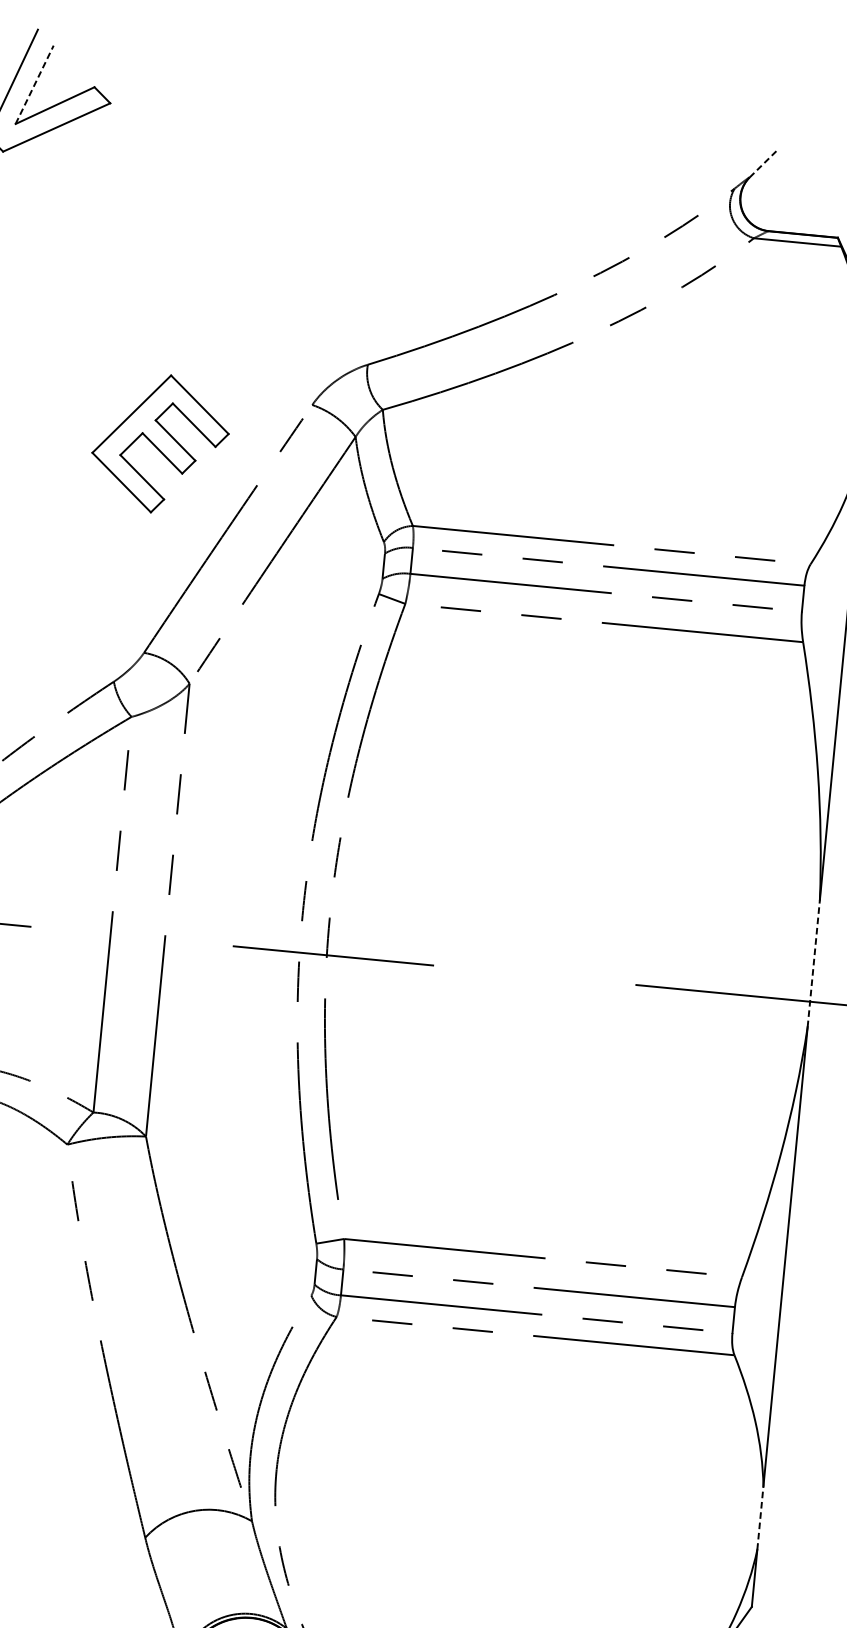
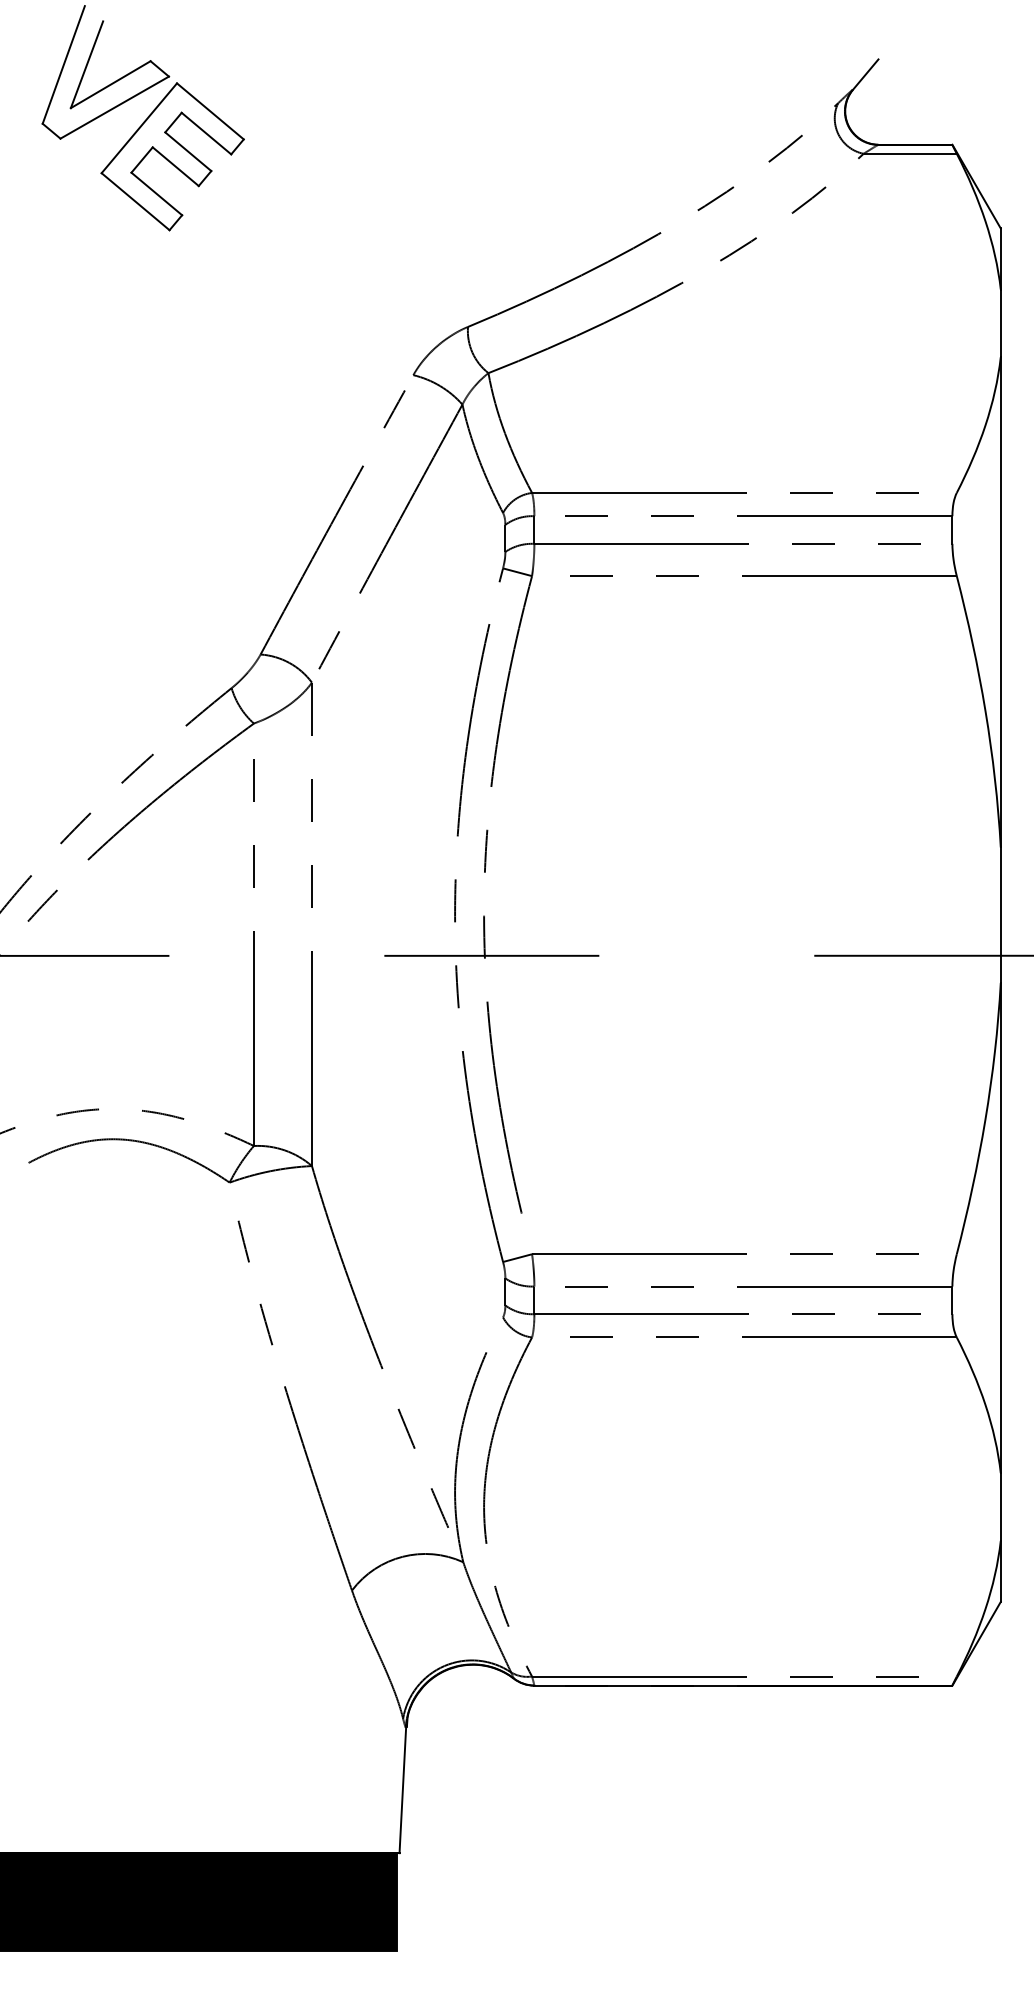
line: (35, 84) -> (87, 64), dashed -> solid
line: (762, 164) -> (865, 74), dashed -> solid
part: (160, 443) -> (172, 156), moved
line: (813, 963) -> (1000, 915), dashed -> solid
line: (760, 1518) -> (1000, 1507), dashed -> solid

